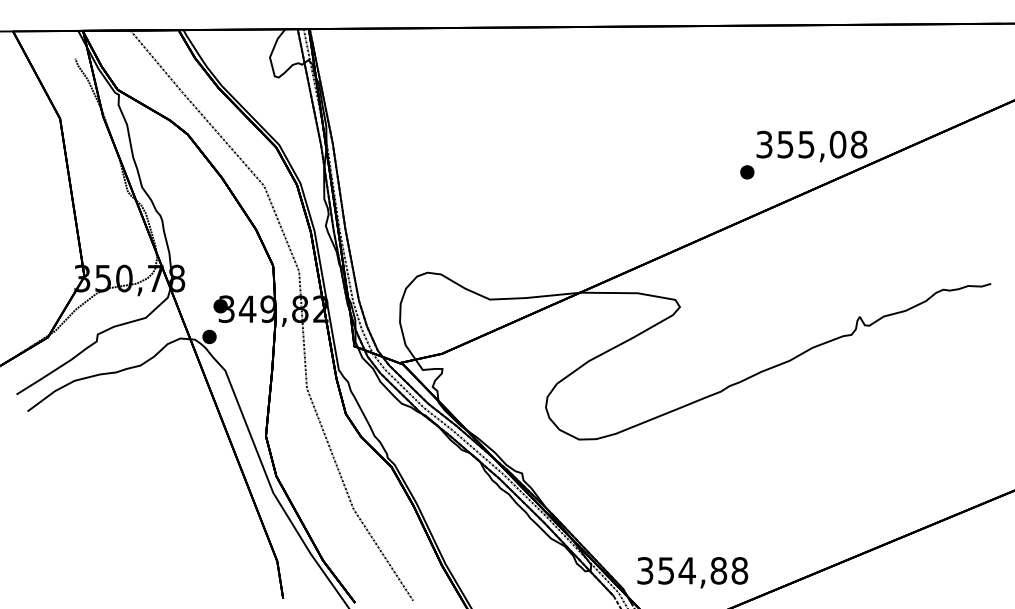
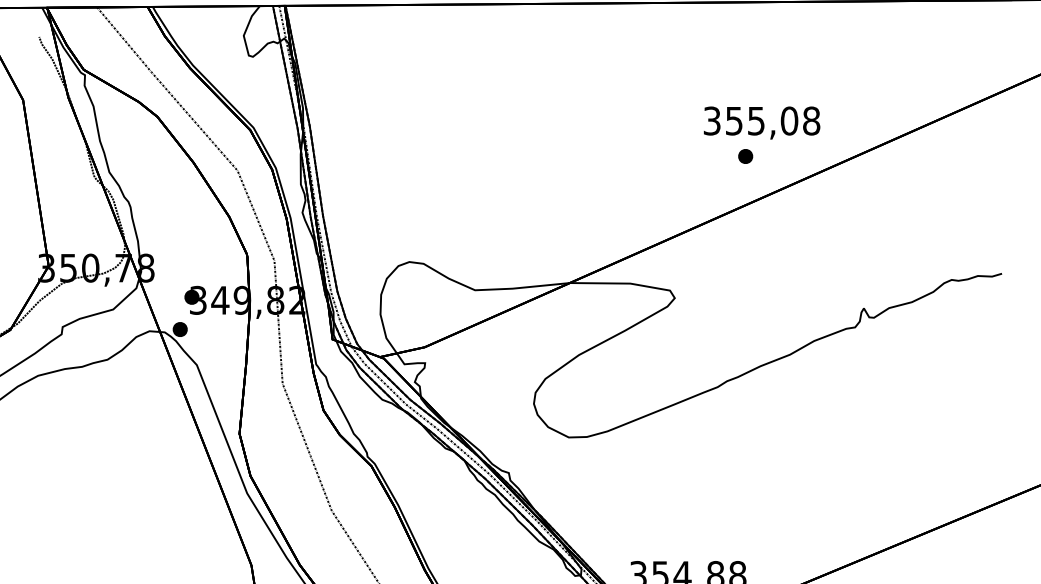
text: (811, 146) -> (761, 123), moved

